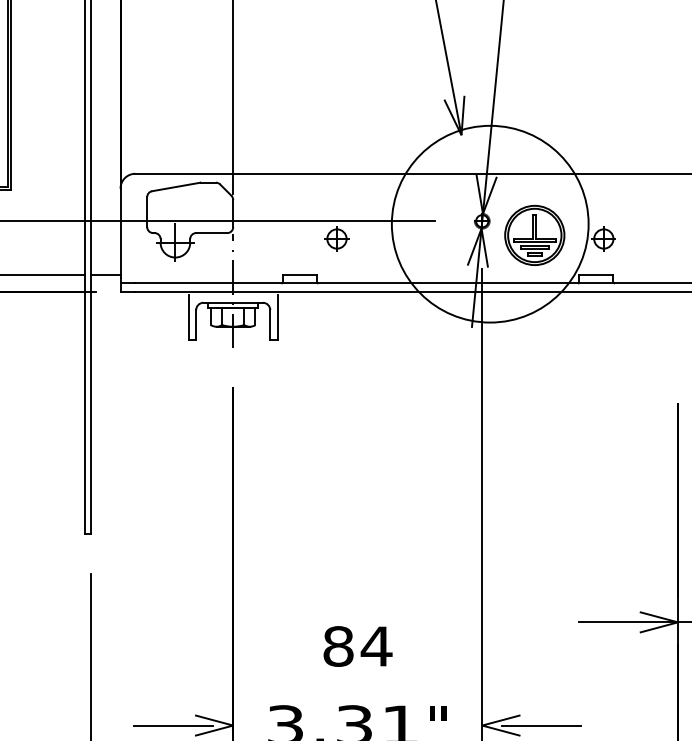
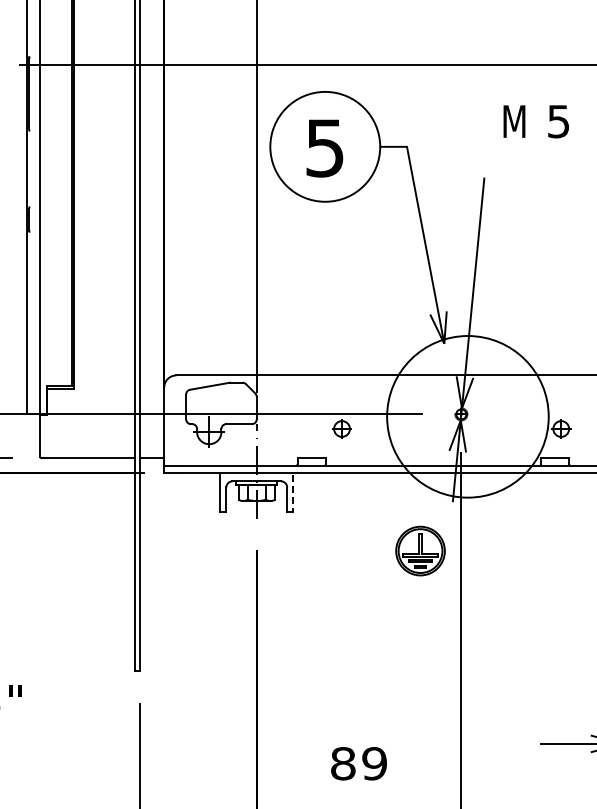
part: (534, 234) -> (420, 550), moved
line: (277, 318) -> (293, 494), solid -> dashed
text: (376, 646) -> (374, 763), 84 -> 89

